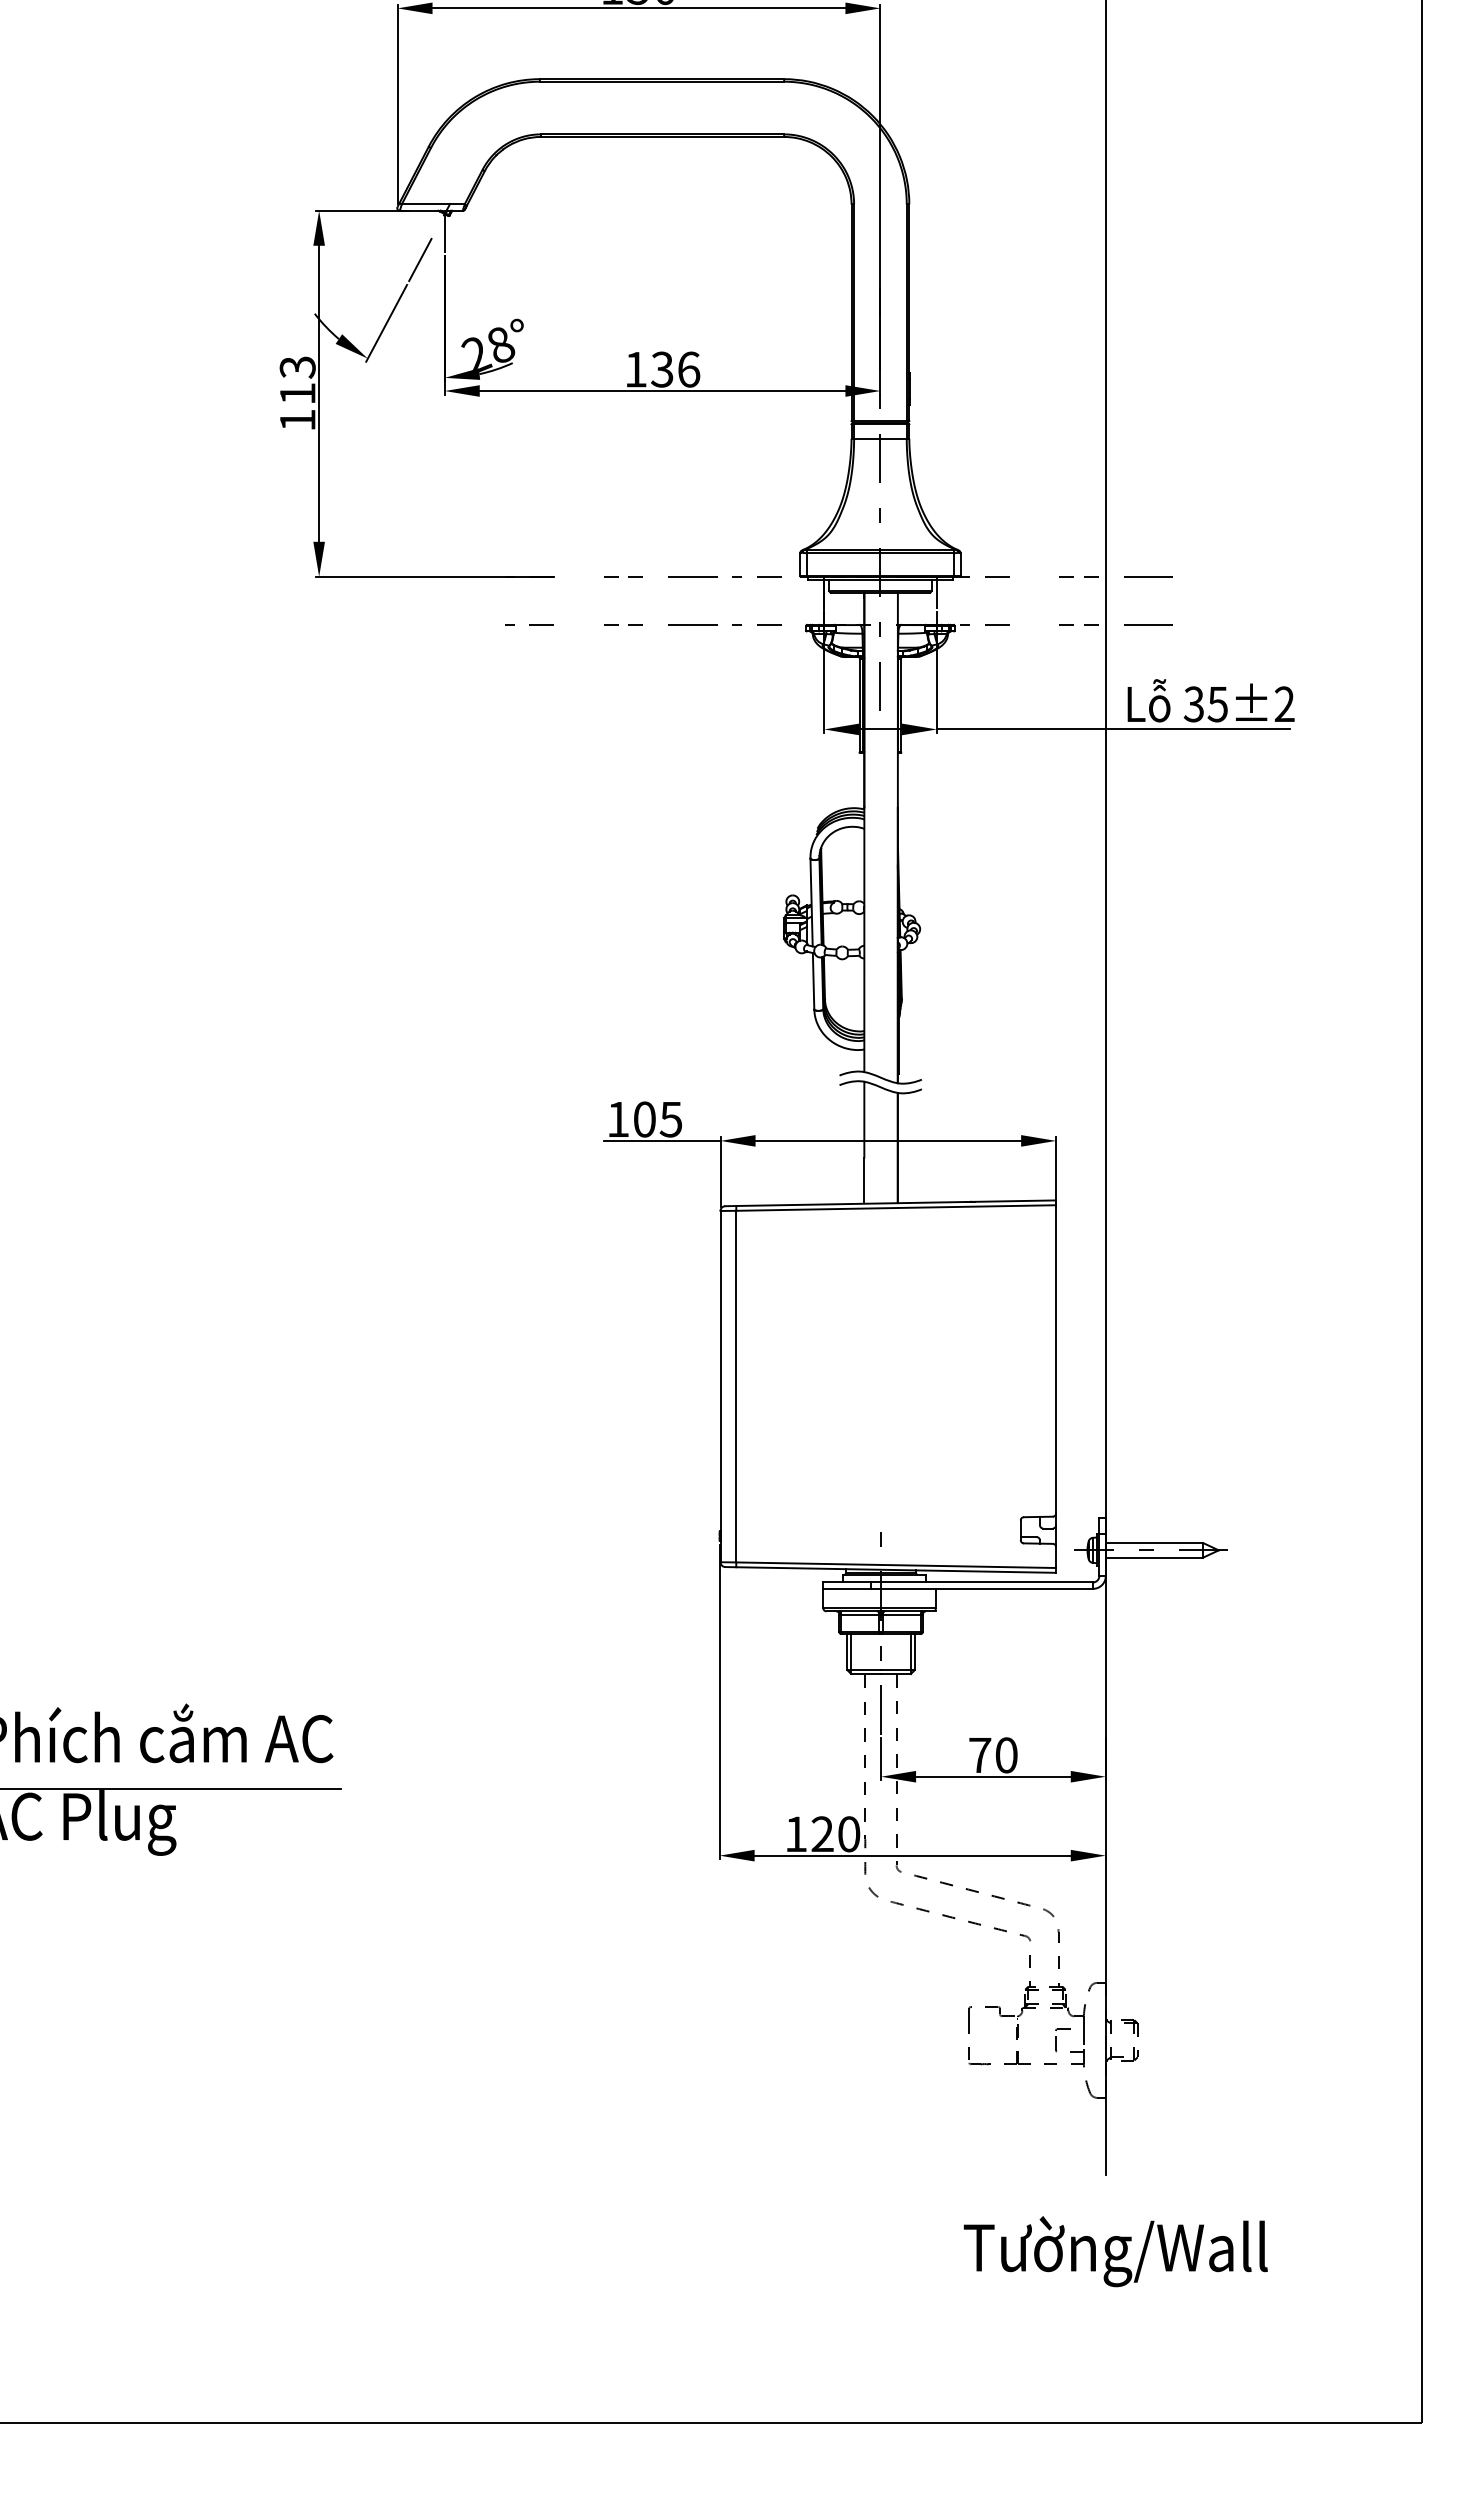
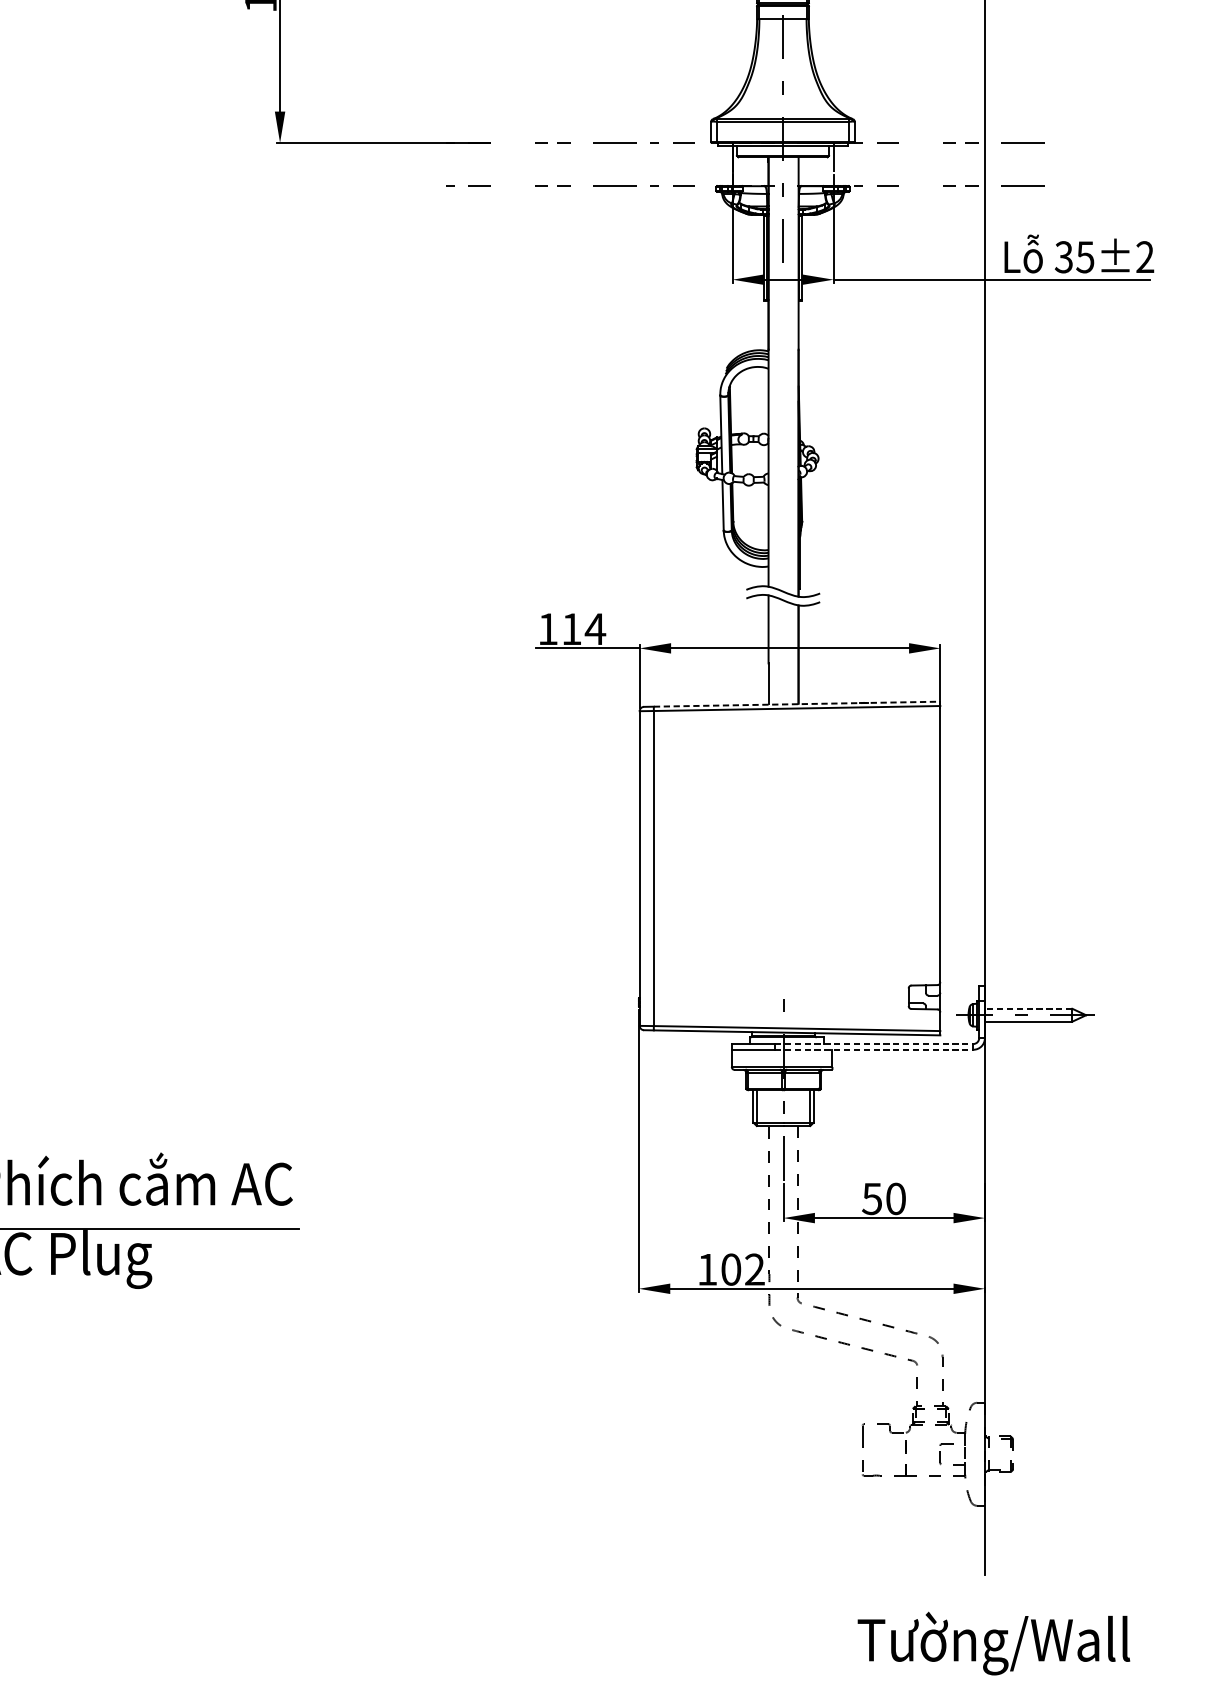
text: (658, 1119) -> (584, 629), 105 -> 114
line: (896, 1203) -> (797, 704), solid -> dashed
line: (1154, 1543) -> (1028, 1009), solid -> dashed
line: (982, 1582) -> (874, 1044), solid -> dashed
line: (982, 1588) -> (874, 1049), solid -> dashed
text: (979, 1755) -> (871, 1199), 70 -> 50
text: (835, 1834) -> (742, 1269), 120 -> 102

